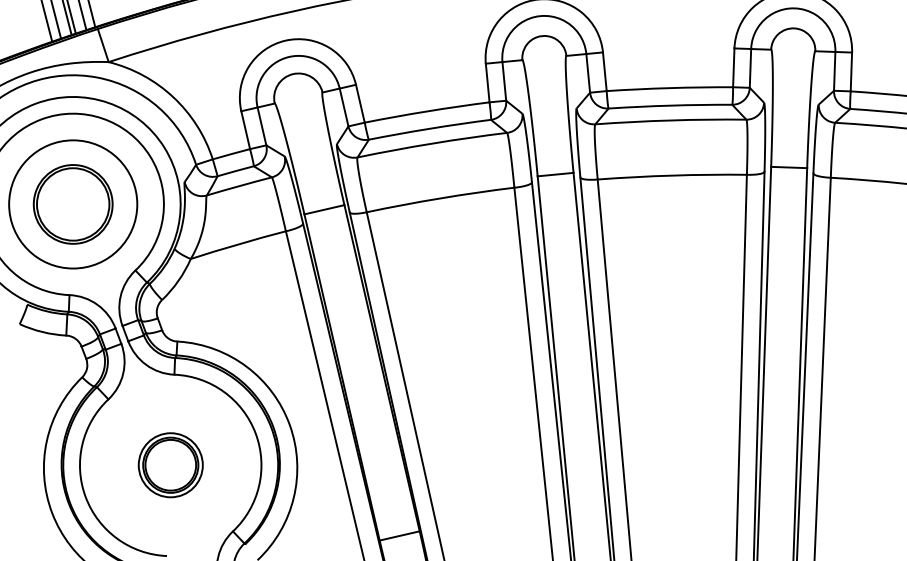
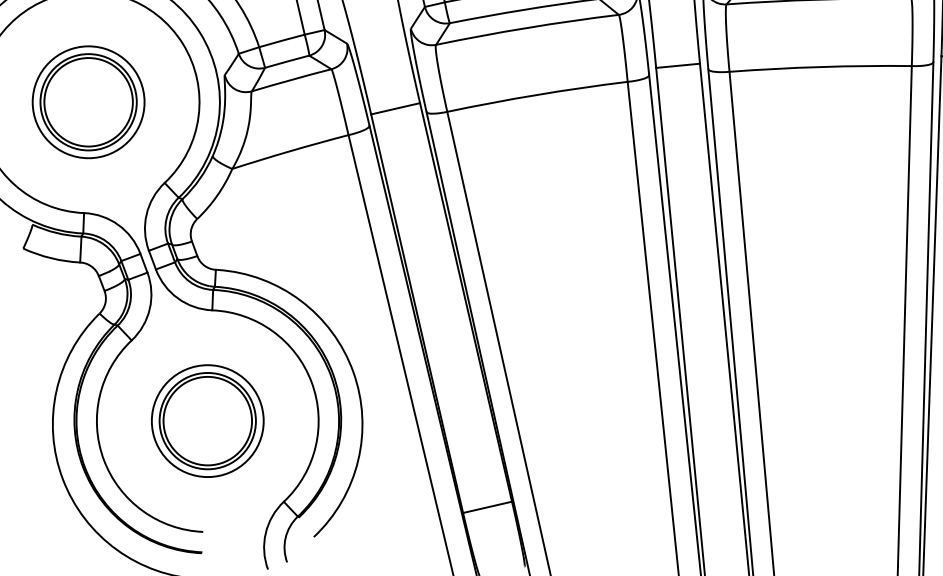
circle: (72, 204) -> (87, 102), size x0.71
part: (170, 464) -> (207, 420), size x1.43

